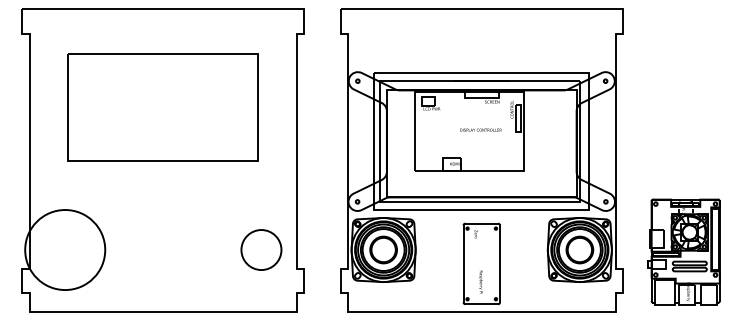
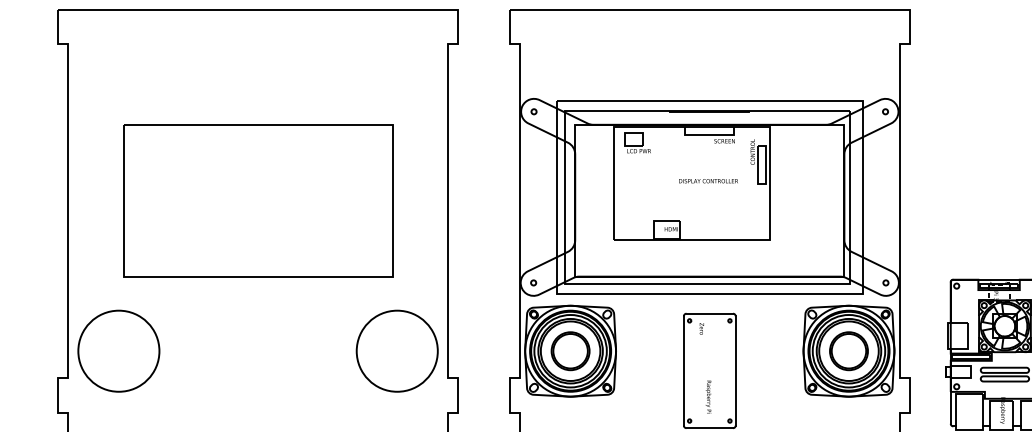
part: (162, 107) -> (256, 200), moved
circle: (64, 249) -> (117, 350), size x0.71
circle: (261, 249) -> (397, 350), size x1.43

